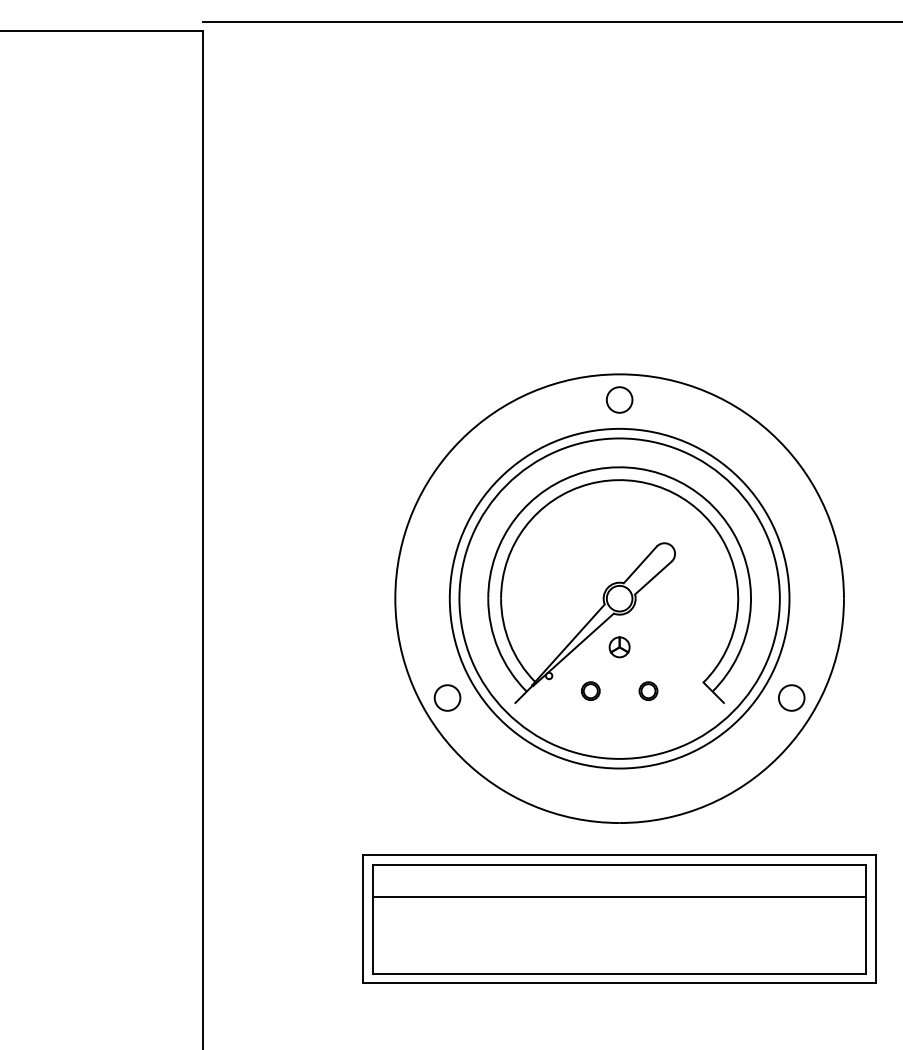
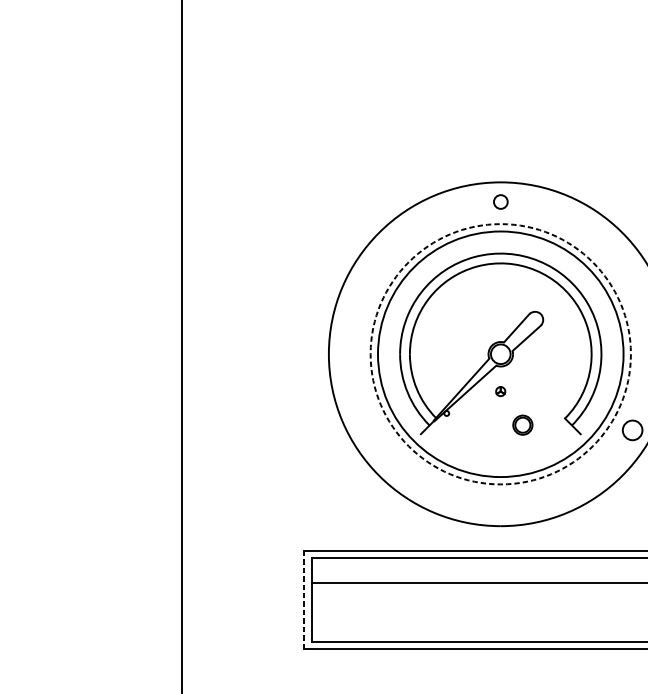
circle: (619, 399) -> (500, 201), size x0.7
circle: (619, 598) -> (500, 354), solid -> dashed
part: (619, 647) -> (500, 391), size x0.6
part: (590, 690) -> (478, 424), removed
part: (648, 690) -> (522, 424), size x1.4
circle: (447, 697) -> (368, 429), removed
line: (363, 918) -> (304, 599), solid -> dashed

